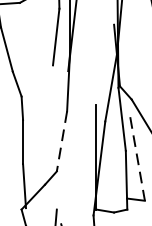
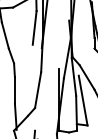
line: (62, 142) -> (38, 90), dashed -> solid
line: (138, 160) -> (83, 101), dashed -> solid

